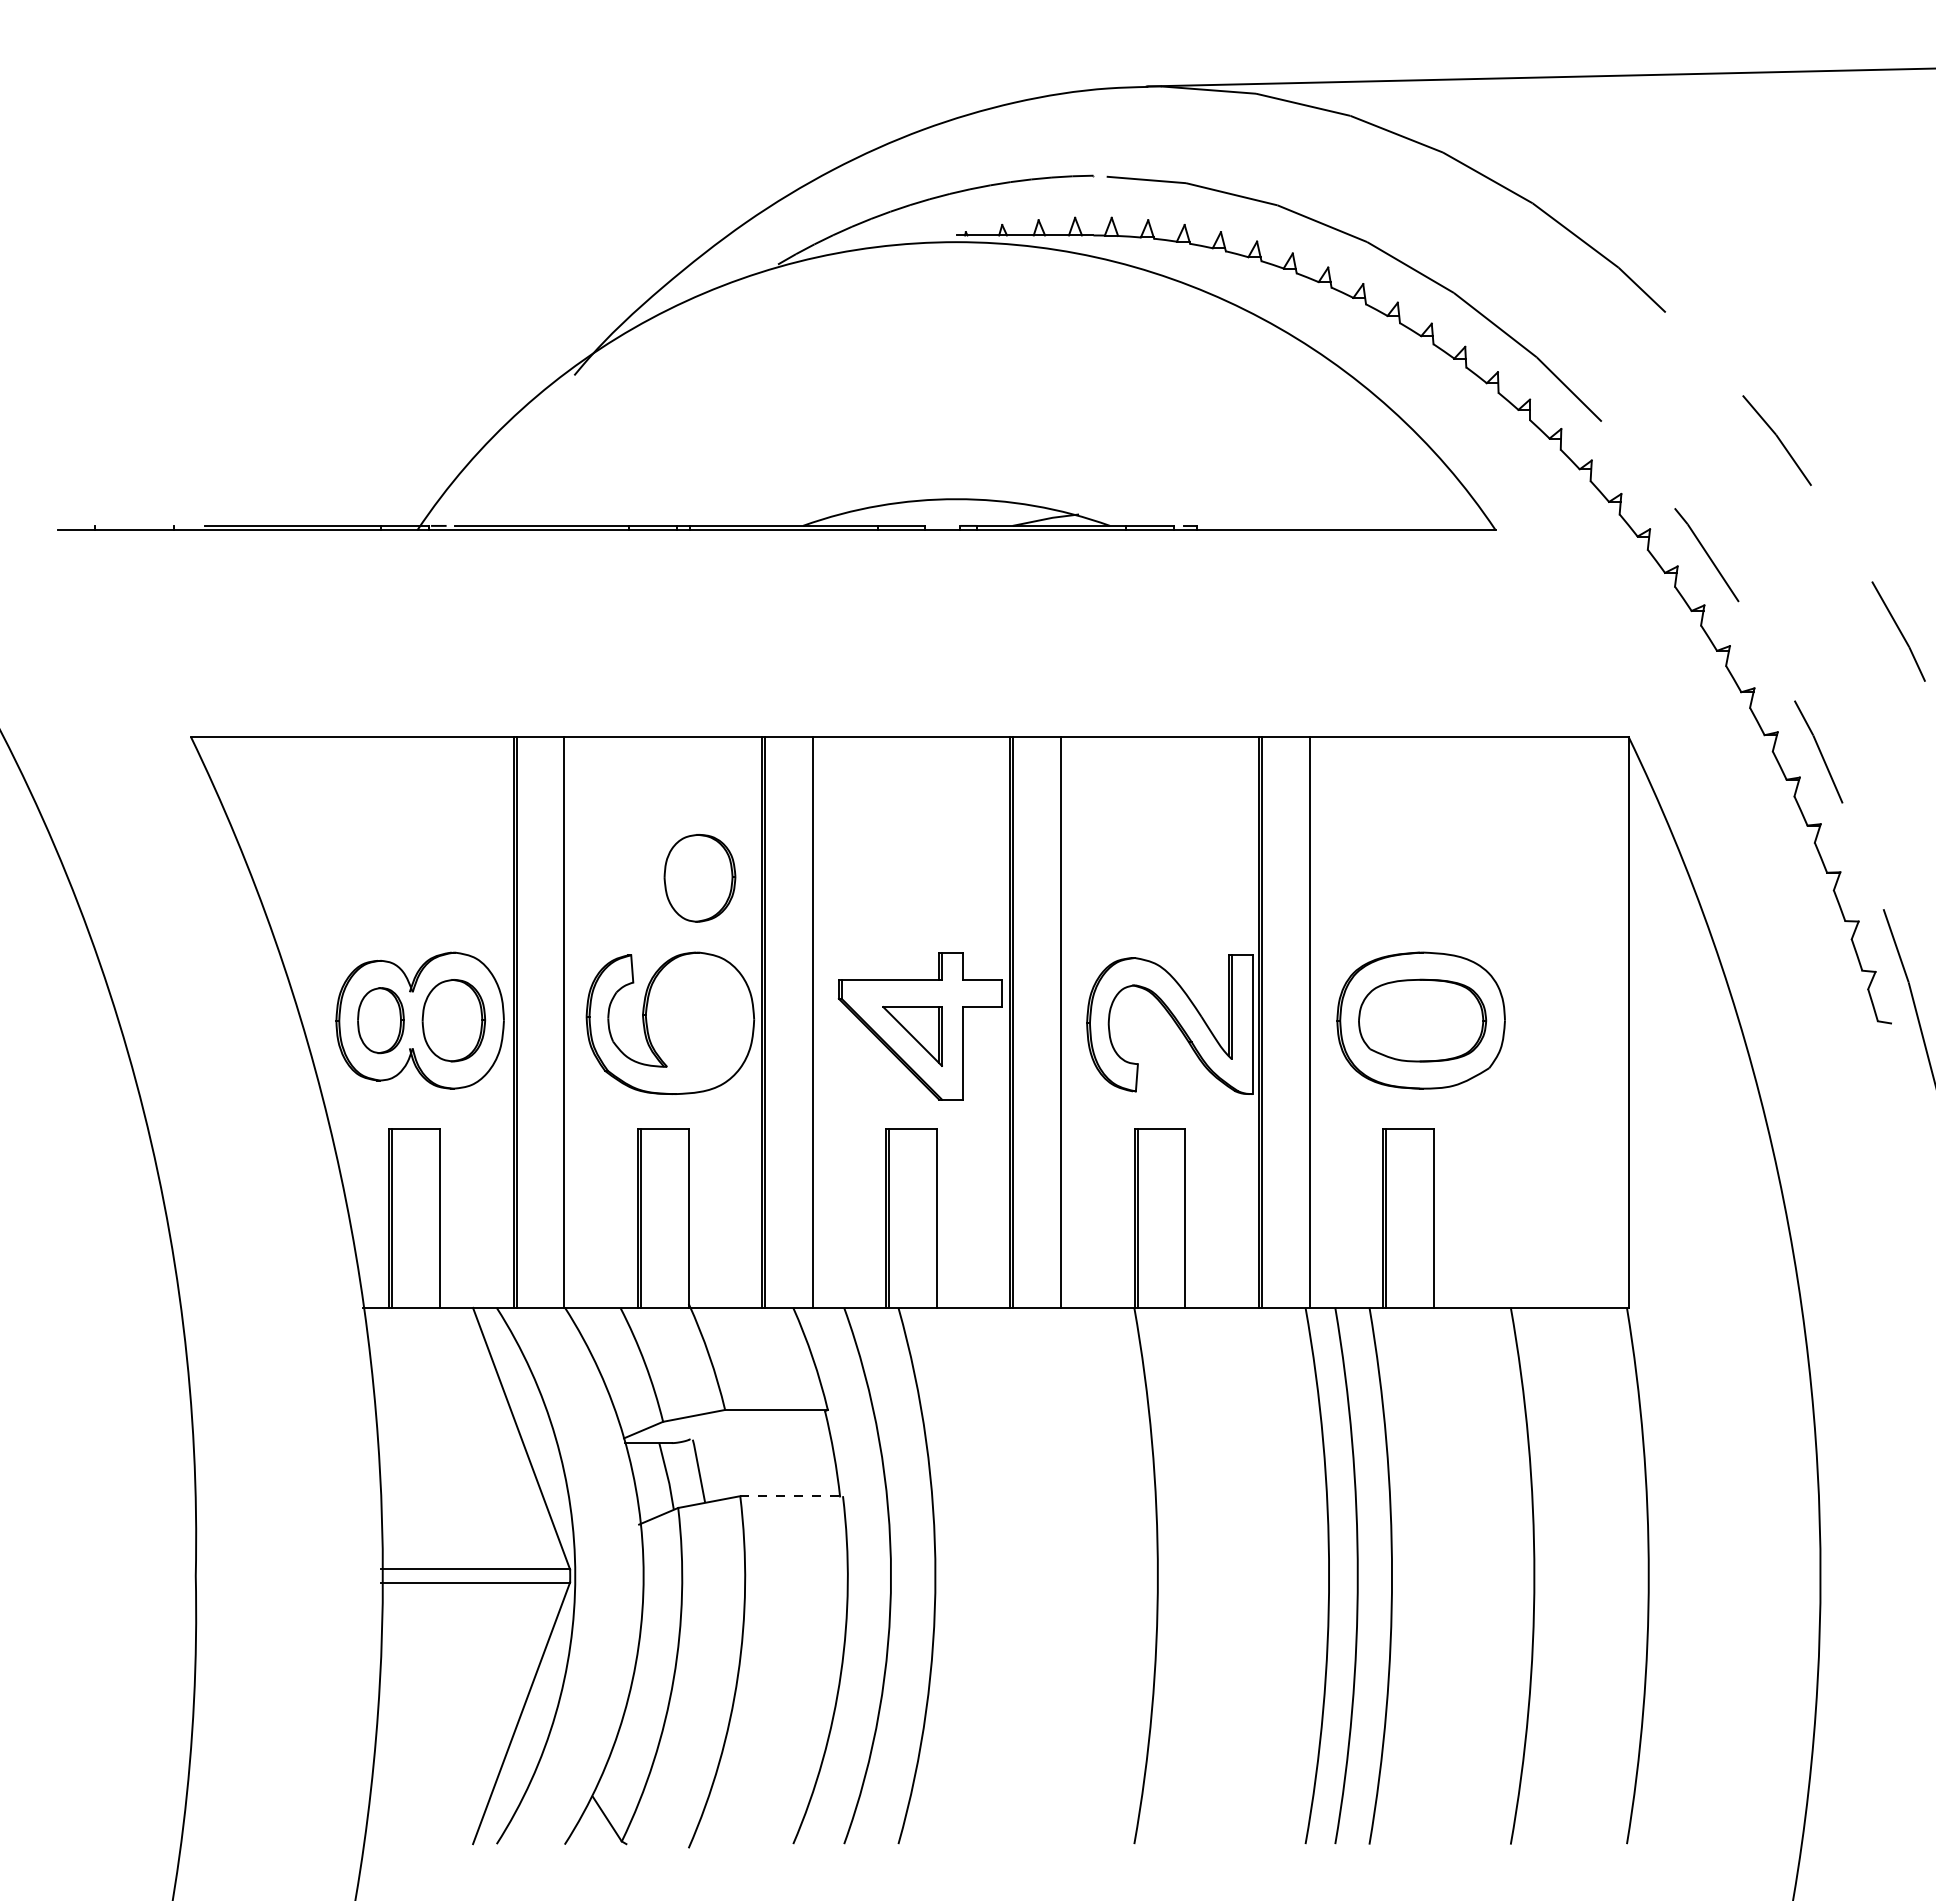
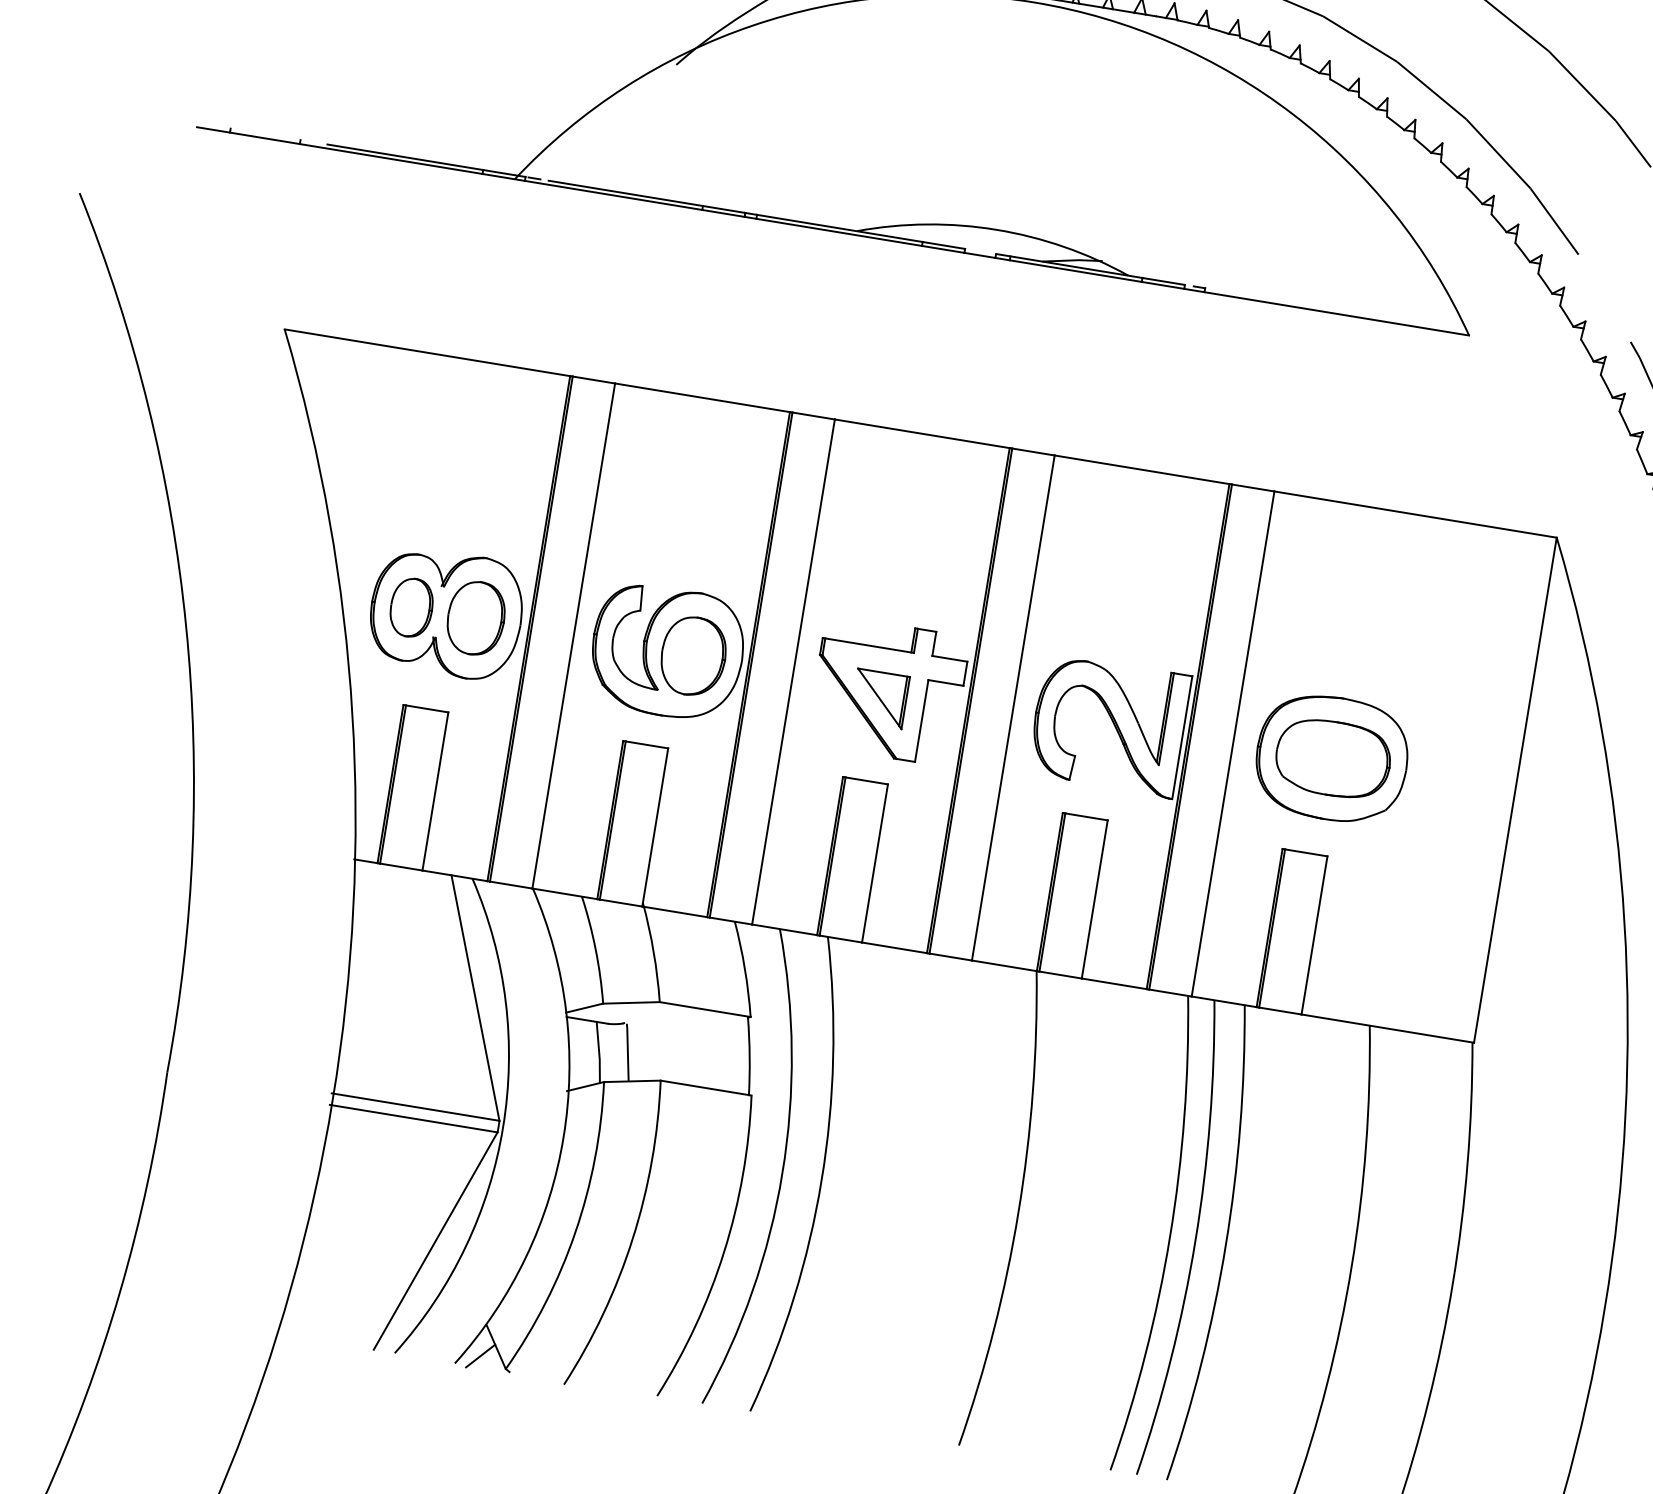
part: (699, 878) -> (693, 656), moved
line: (792, 1496) -> (706, 1088), dashed -> solid
line: (591, 1831) -> (480, 1355), added

